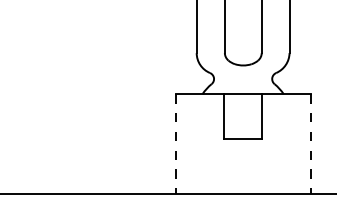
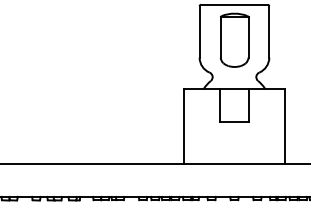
line: (175, 144) -> (183, 126), dashed -> solid
line: (311, 144) -> (285, 126), dashed -> solid

